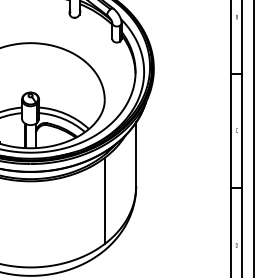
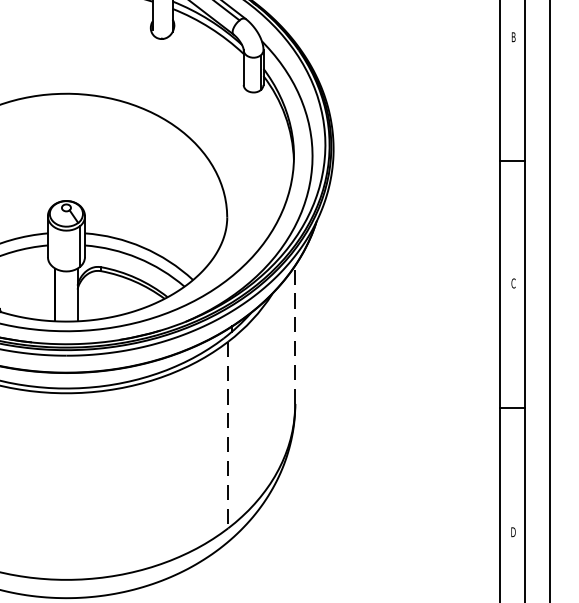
line: (136, 154) -> (296, 335), solid -> dashed
line: (105, 201) -> (228, 436), solid -> dashed

